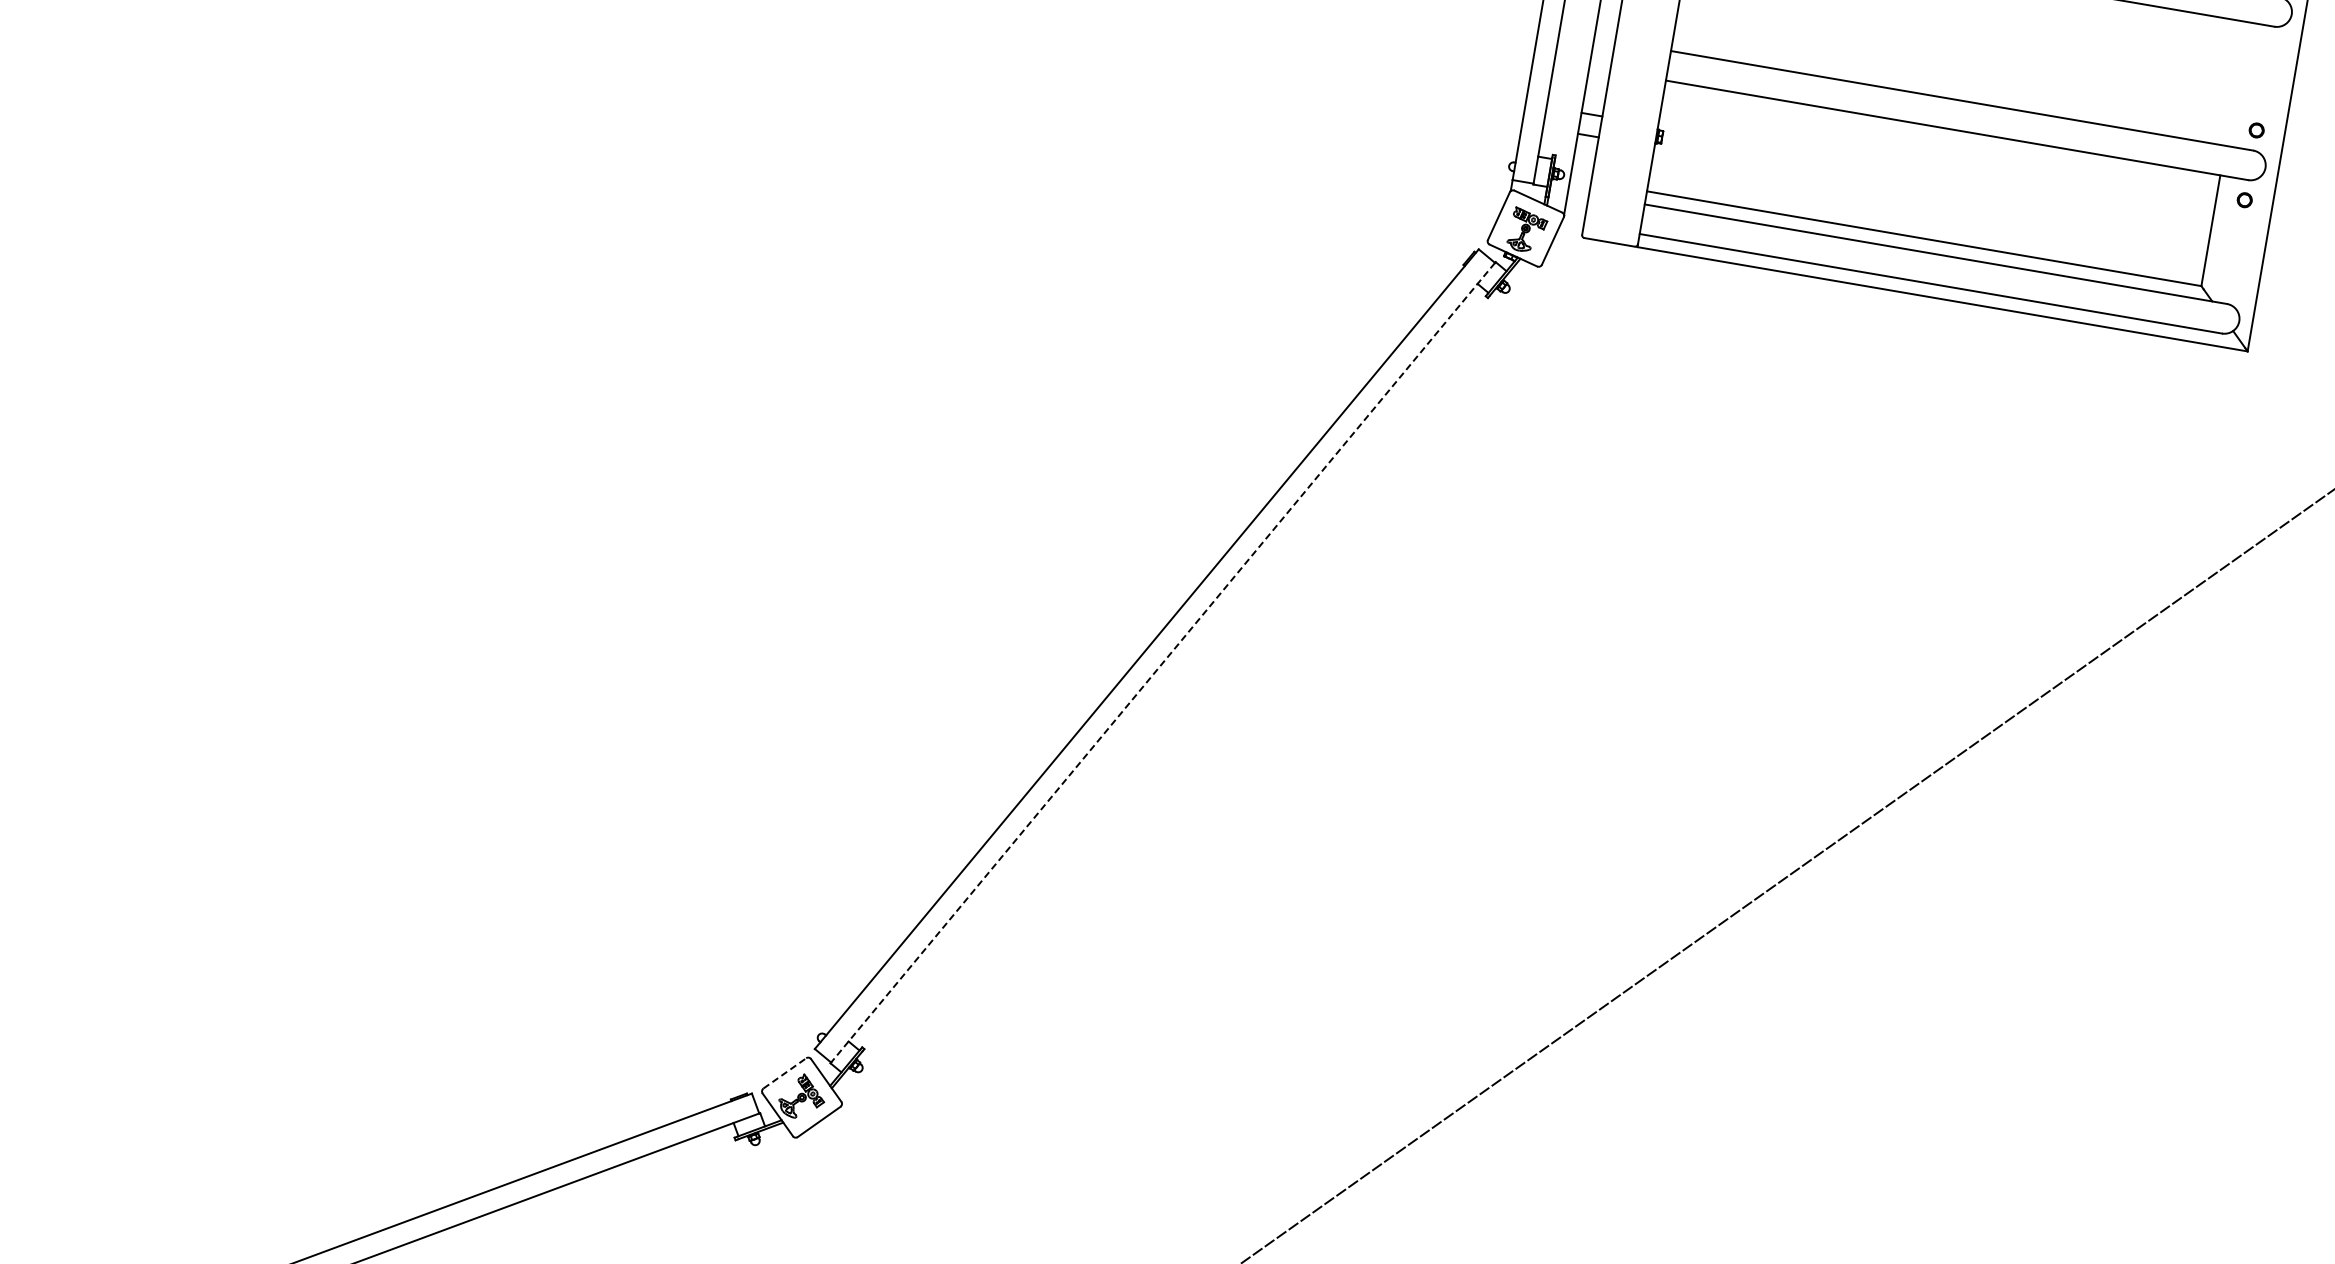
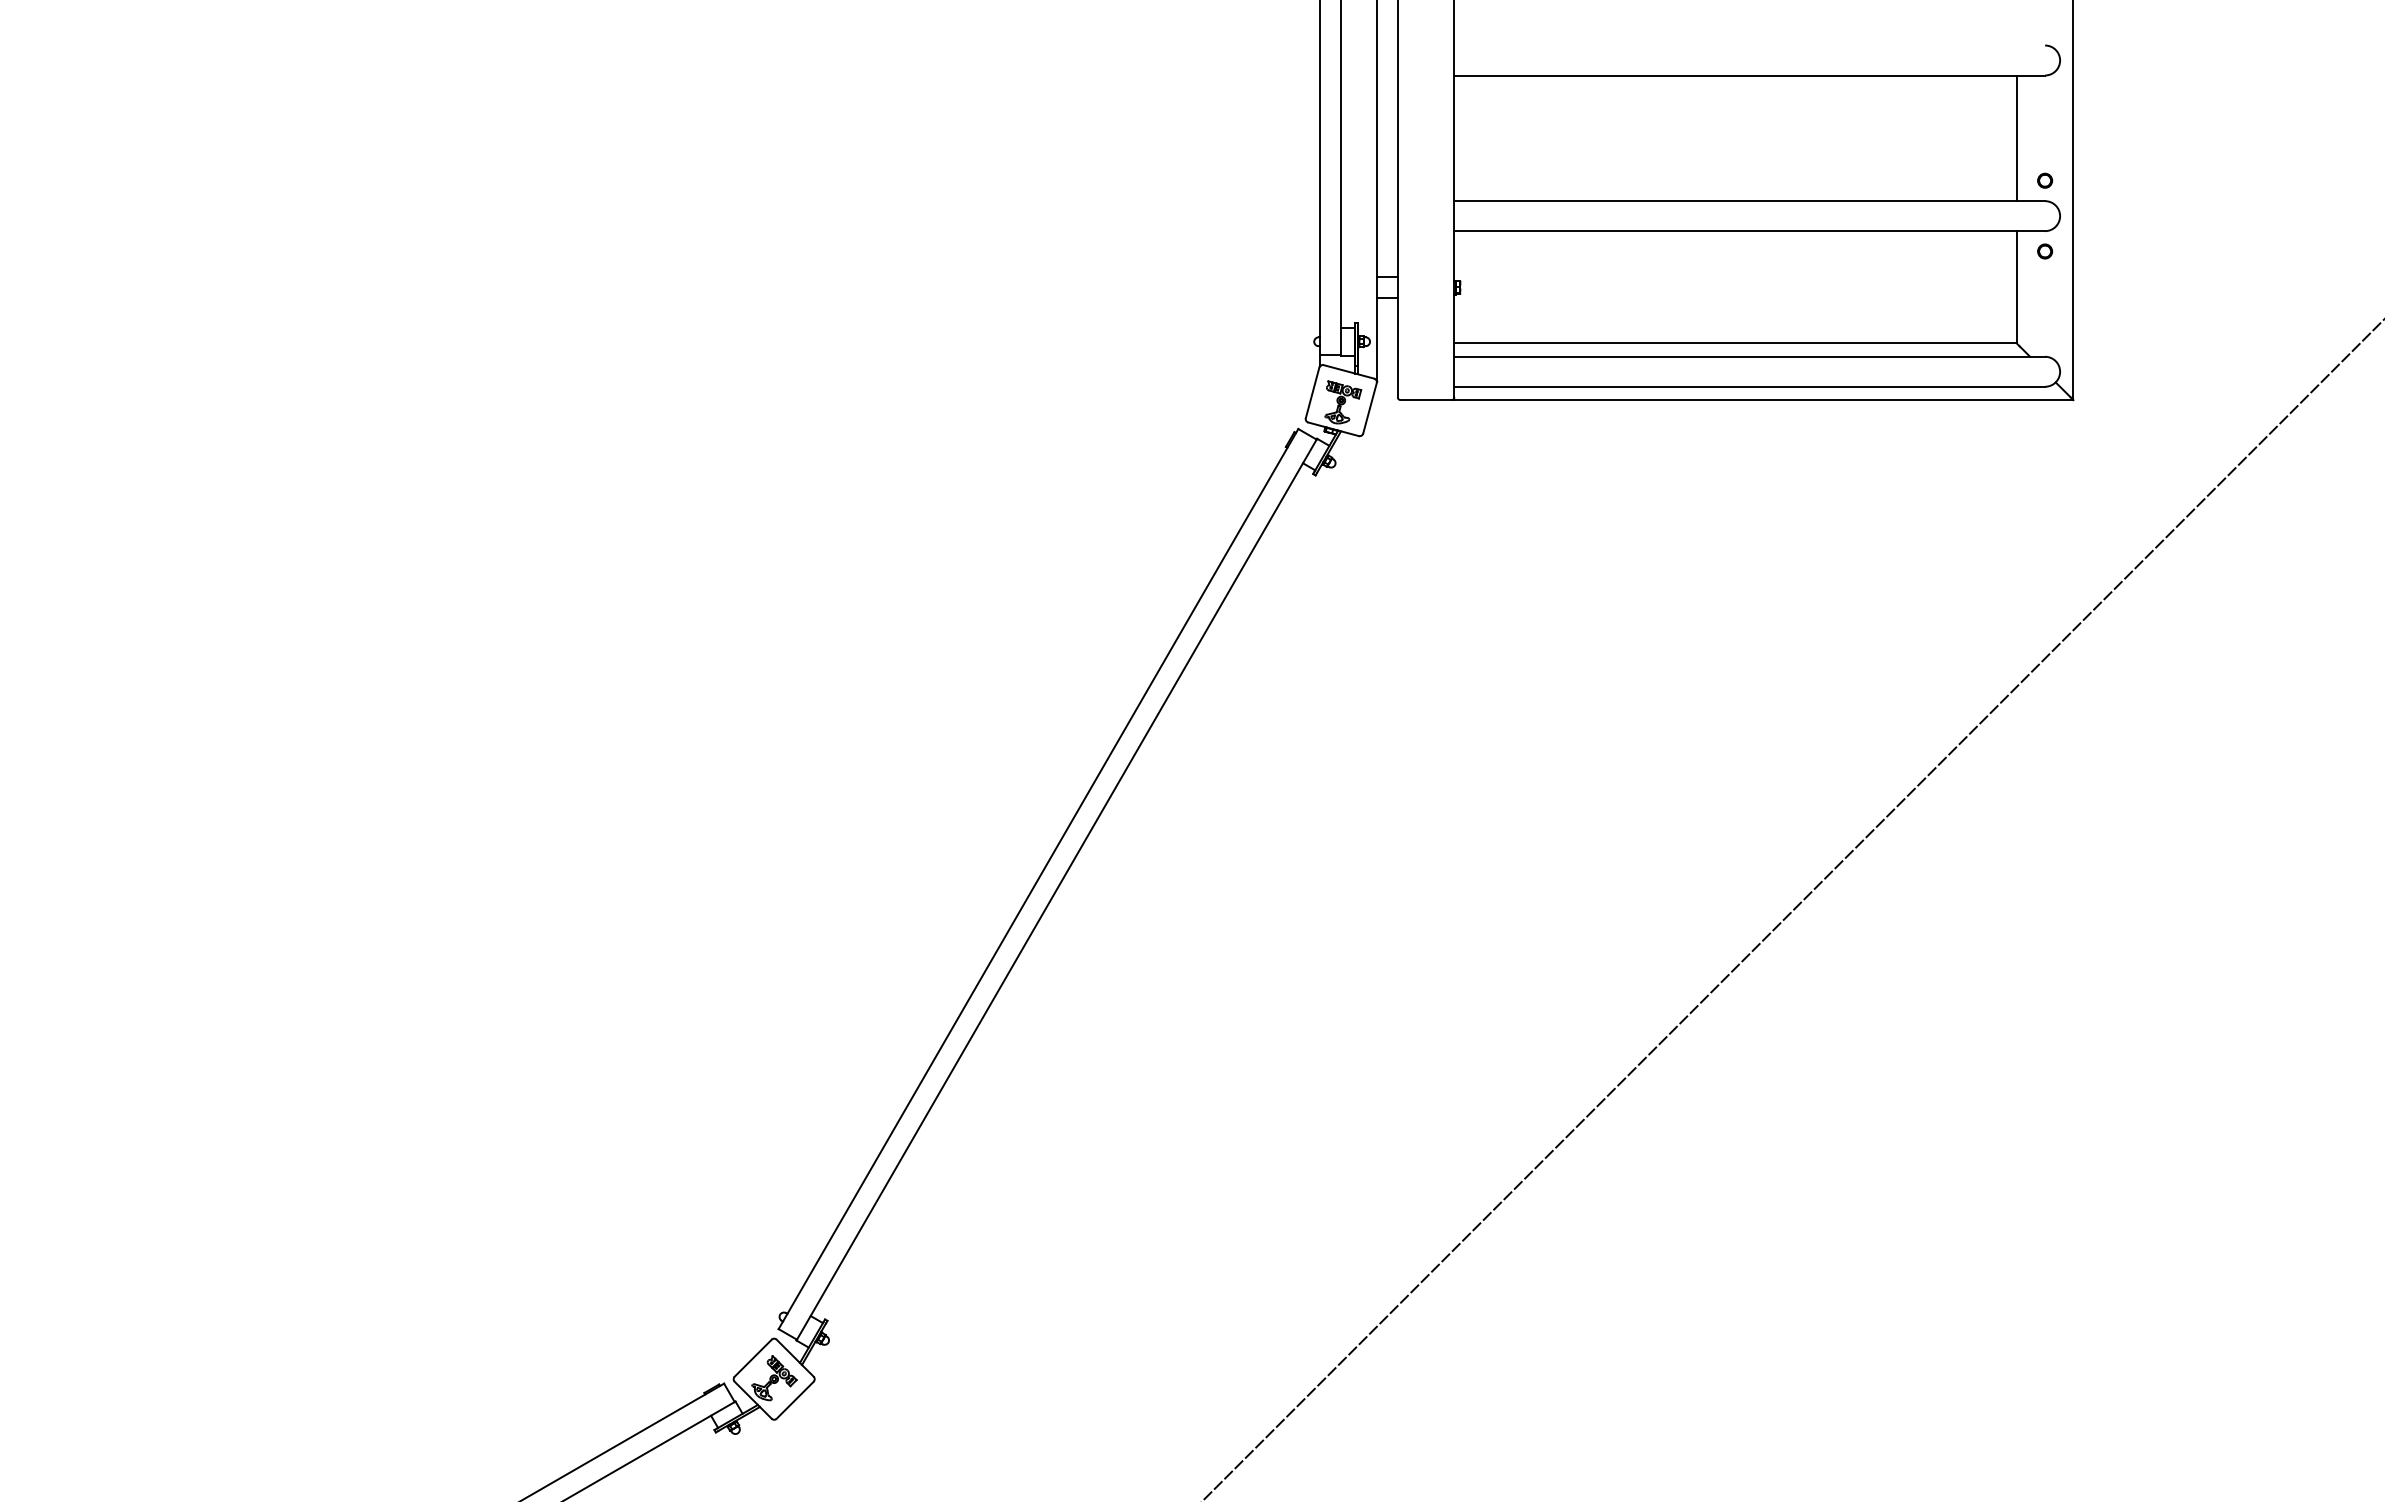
line: (2235, 83) -> (2016, 138), added
line: (1162, 662) -> (1056, 889), dashed -> solid
line: (785, 1072) -> (753, 1357), dashed -> solid

